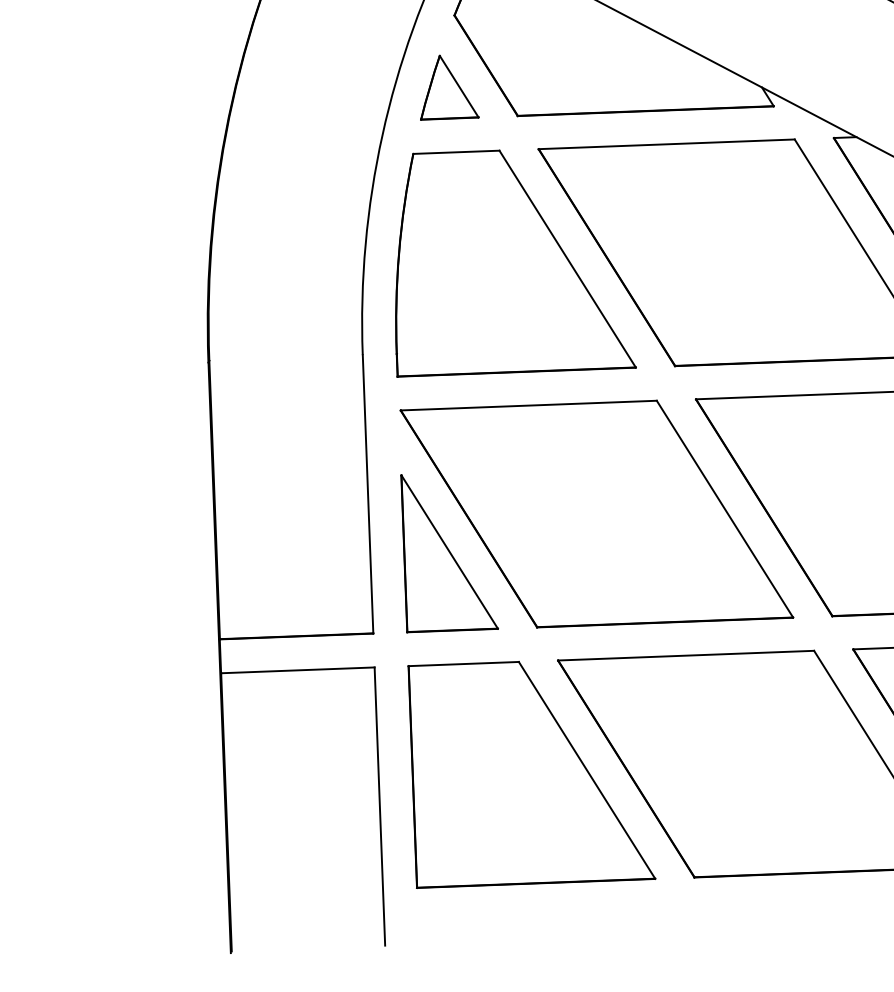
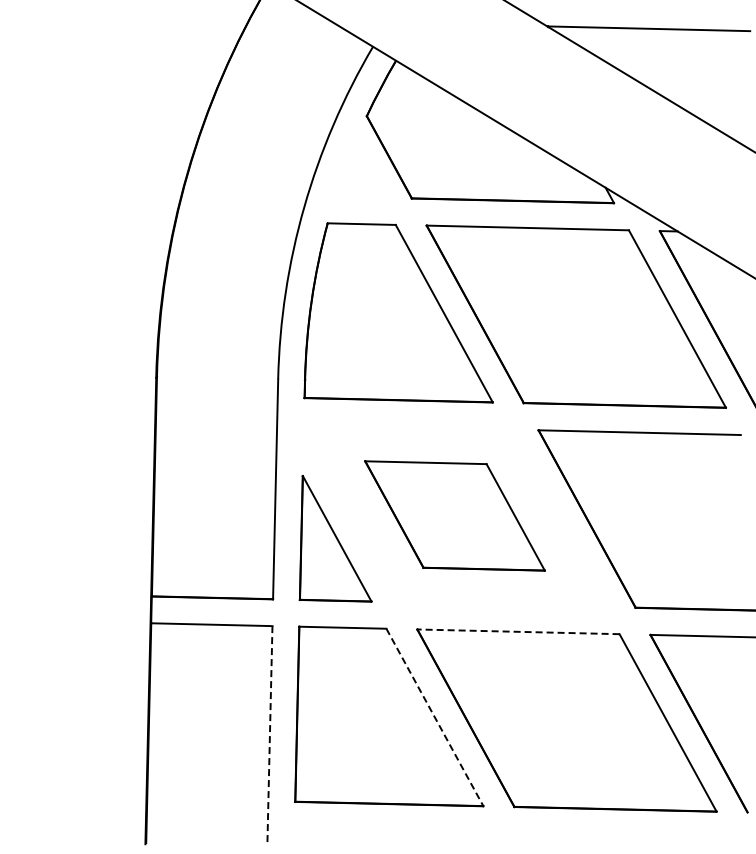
part: (447, 87) -> (357, 172), removed
part: (596, 513) -> (454, 515), size x0.6
line: (686, 655) -> (518, 631), solid -> dashed
line: (587, 770) -> (435, 717), solid -> dashed
line: (379, 805) -> (269, 735), solid -> dashed

